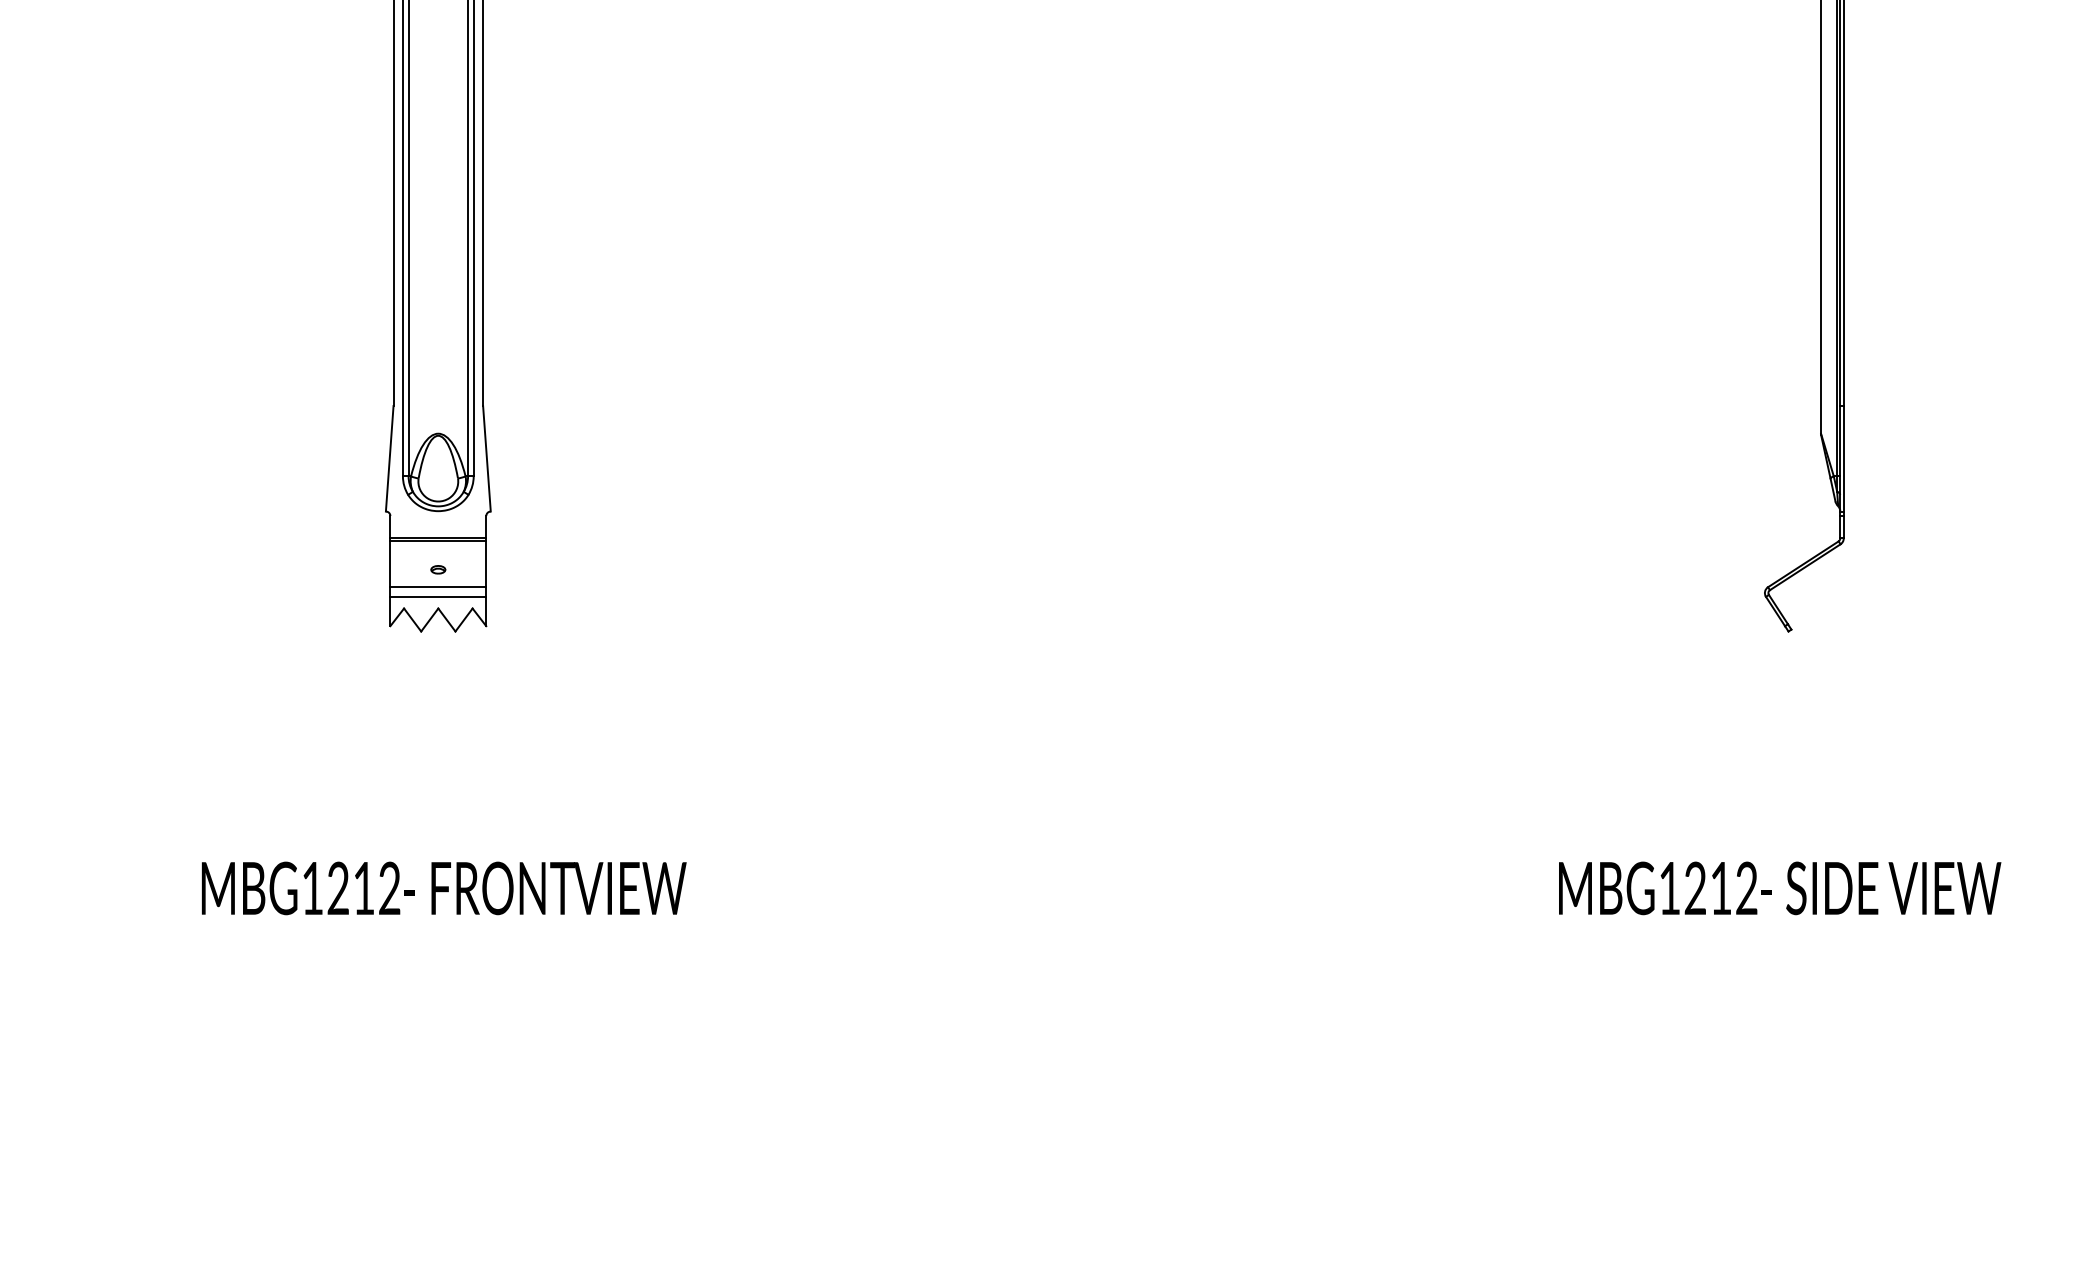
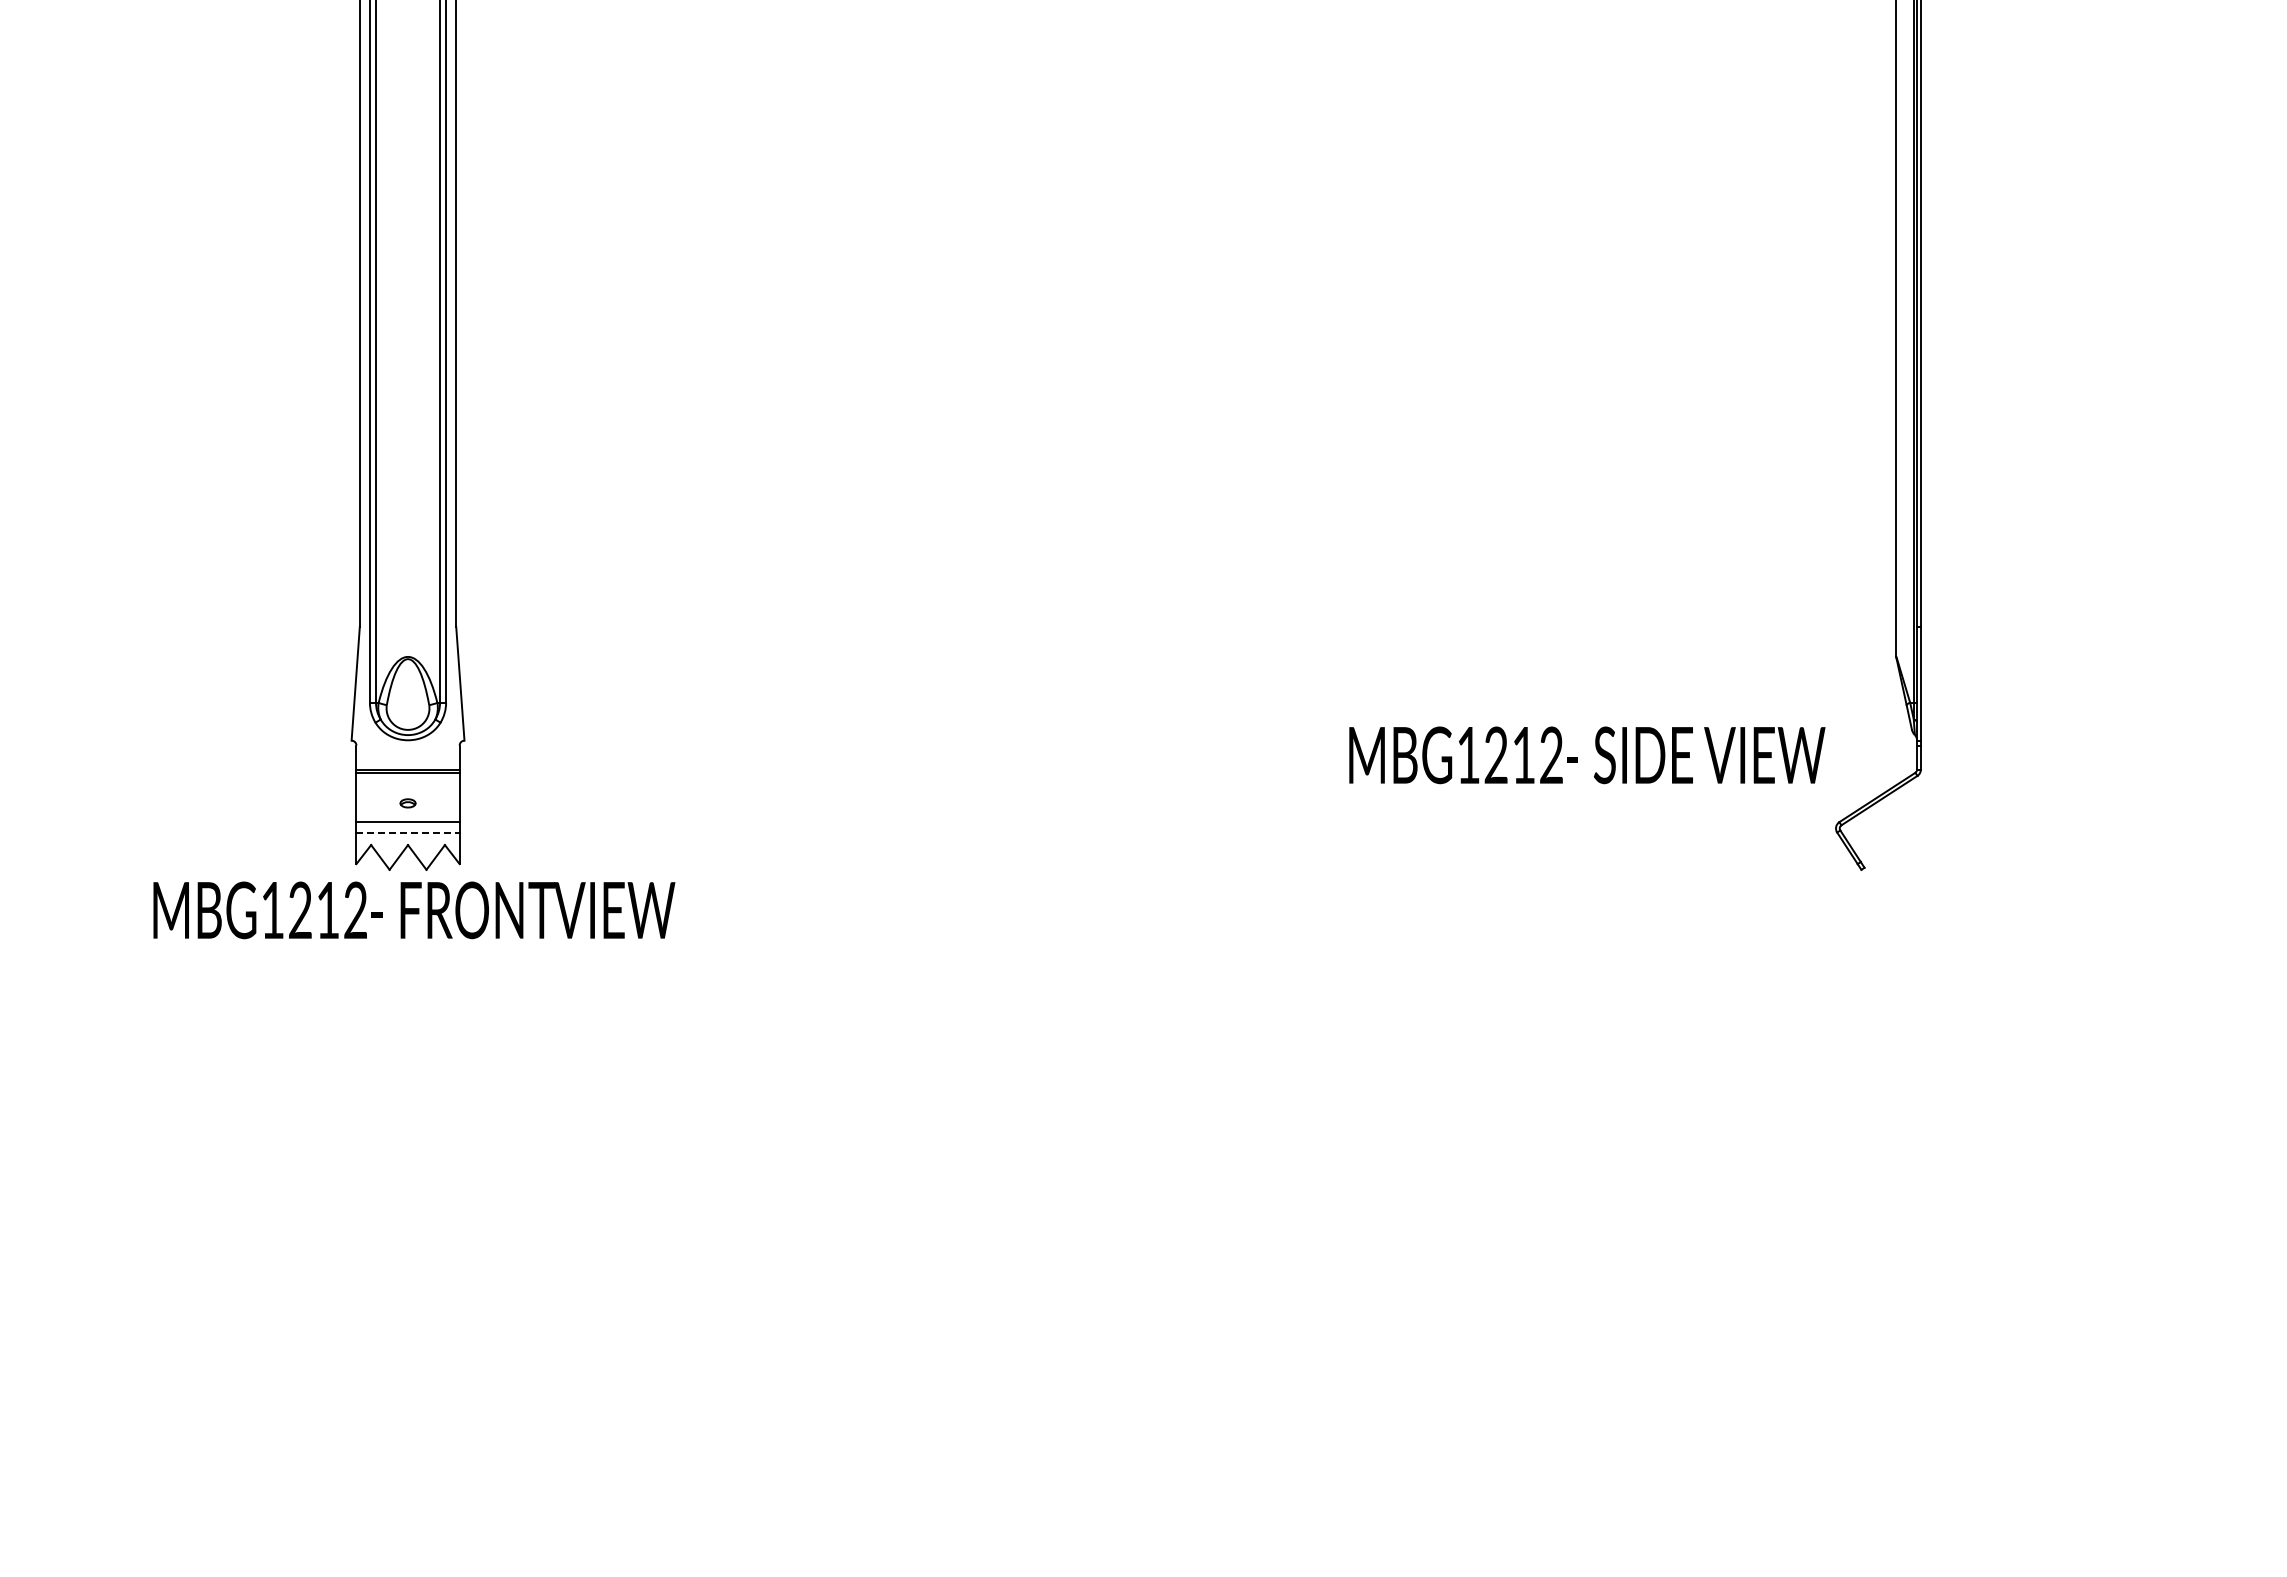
line: (438, 596) -> (408, 832), solid -> dashed
text: (444, 888) -> (414, 910), moved
text: (1780, 888) -> (1587, 755), moved

